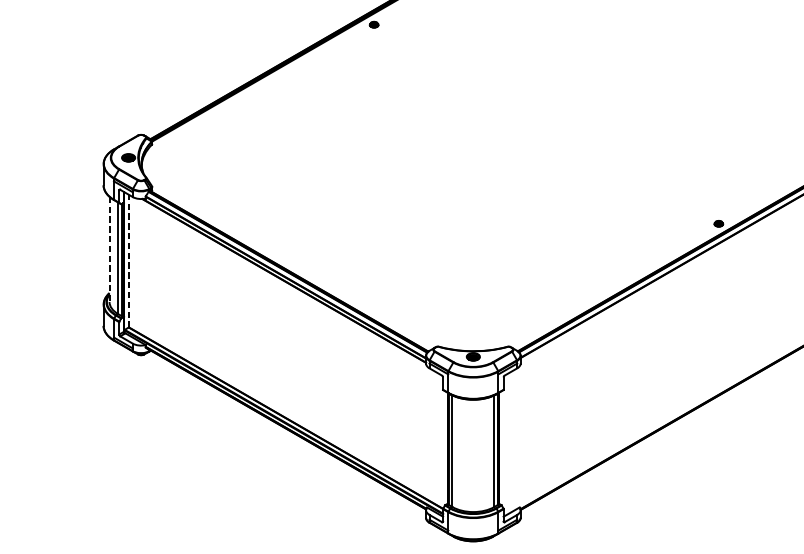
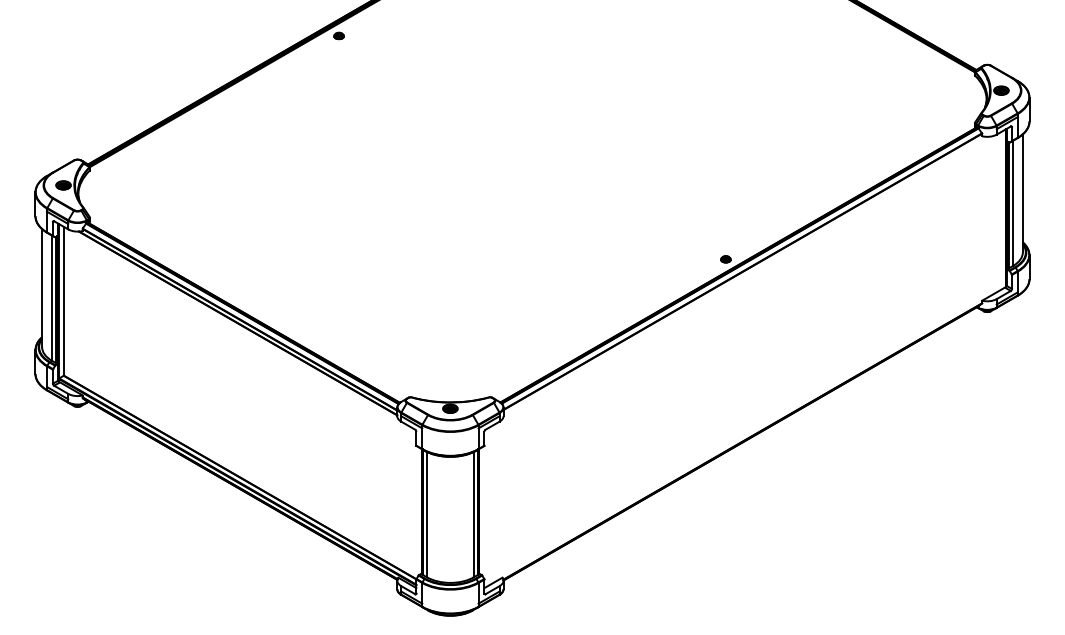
line: (109, 249) -> (42, 288), dashed -> solid
line: (129, 260) -> (64, 300), dashed -> solid

